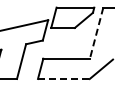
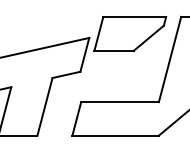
line: (96, 33) -> (169, 60), dashed -> solid
line: (63, 79) -> (114, 136), dashed -> solid

